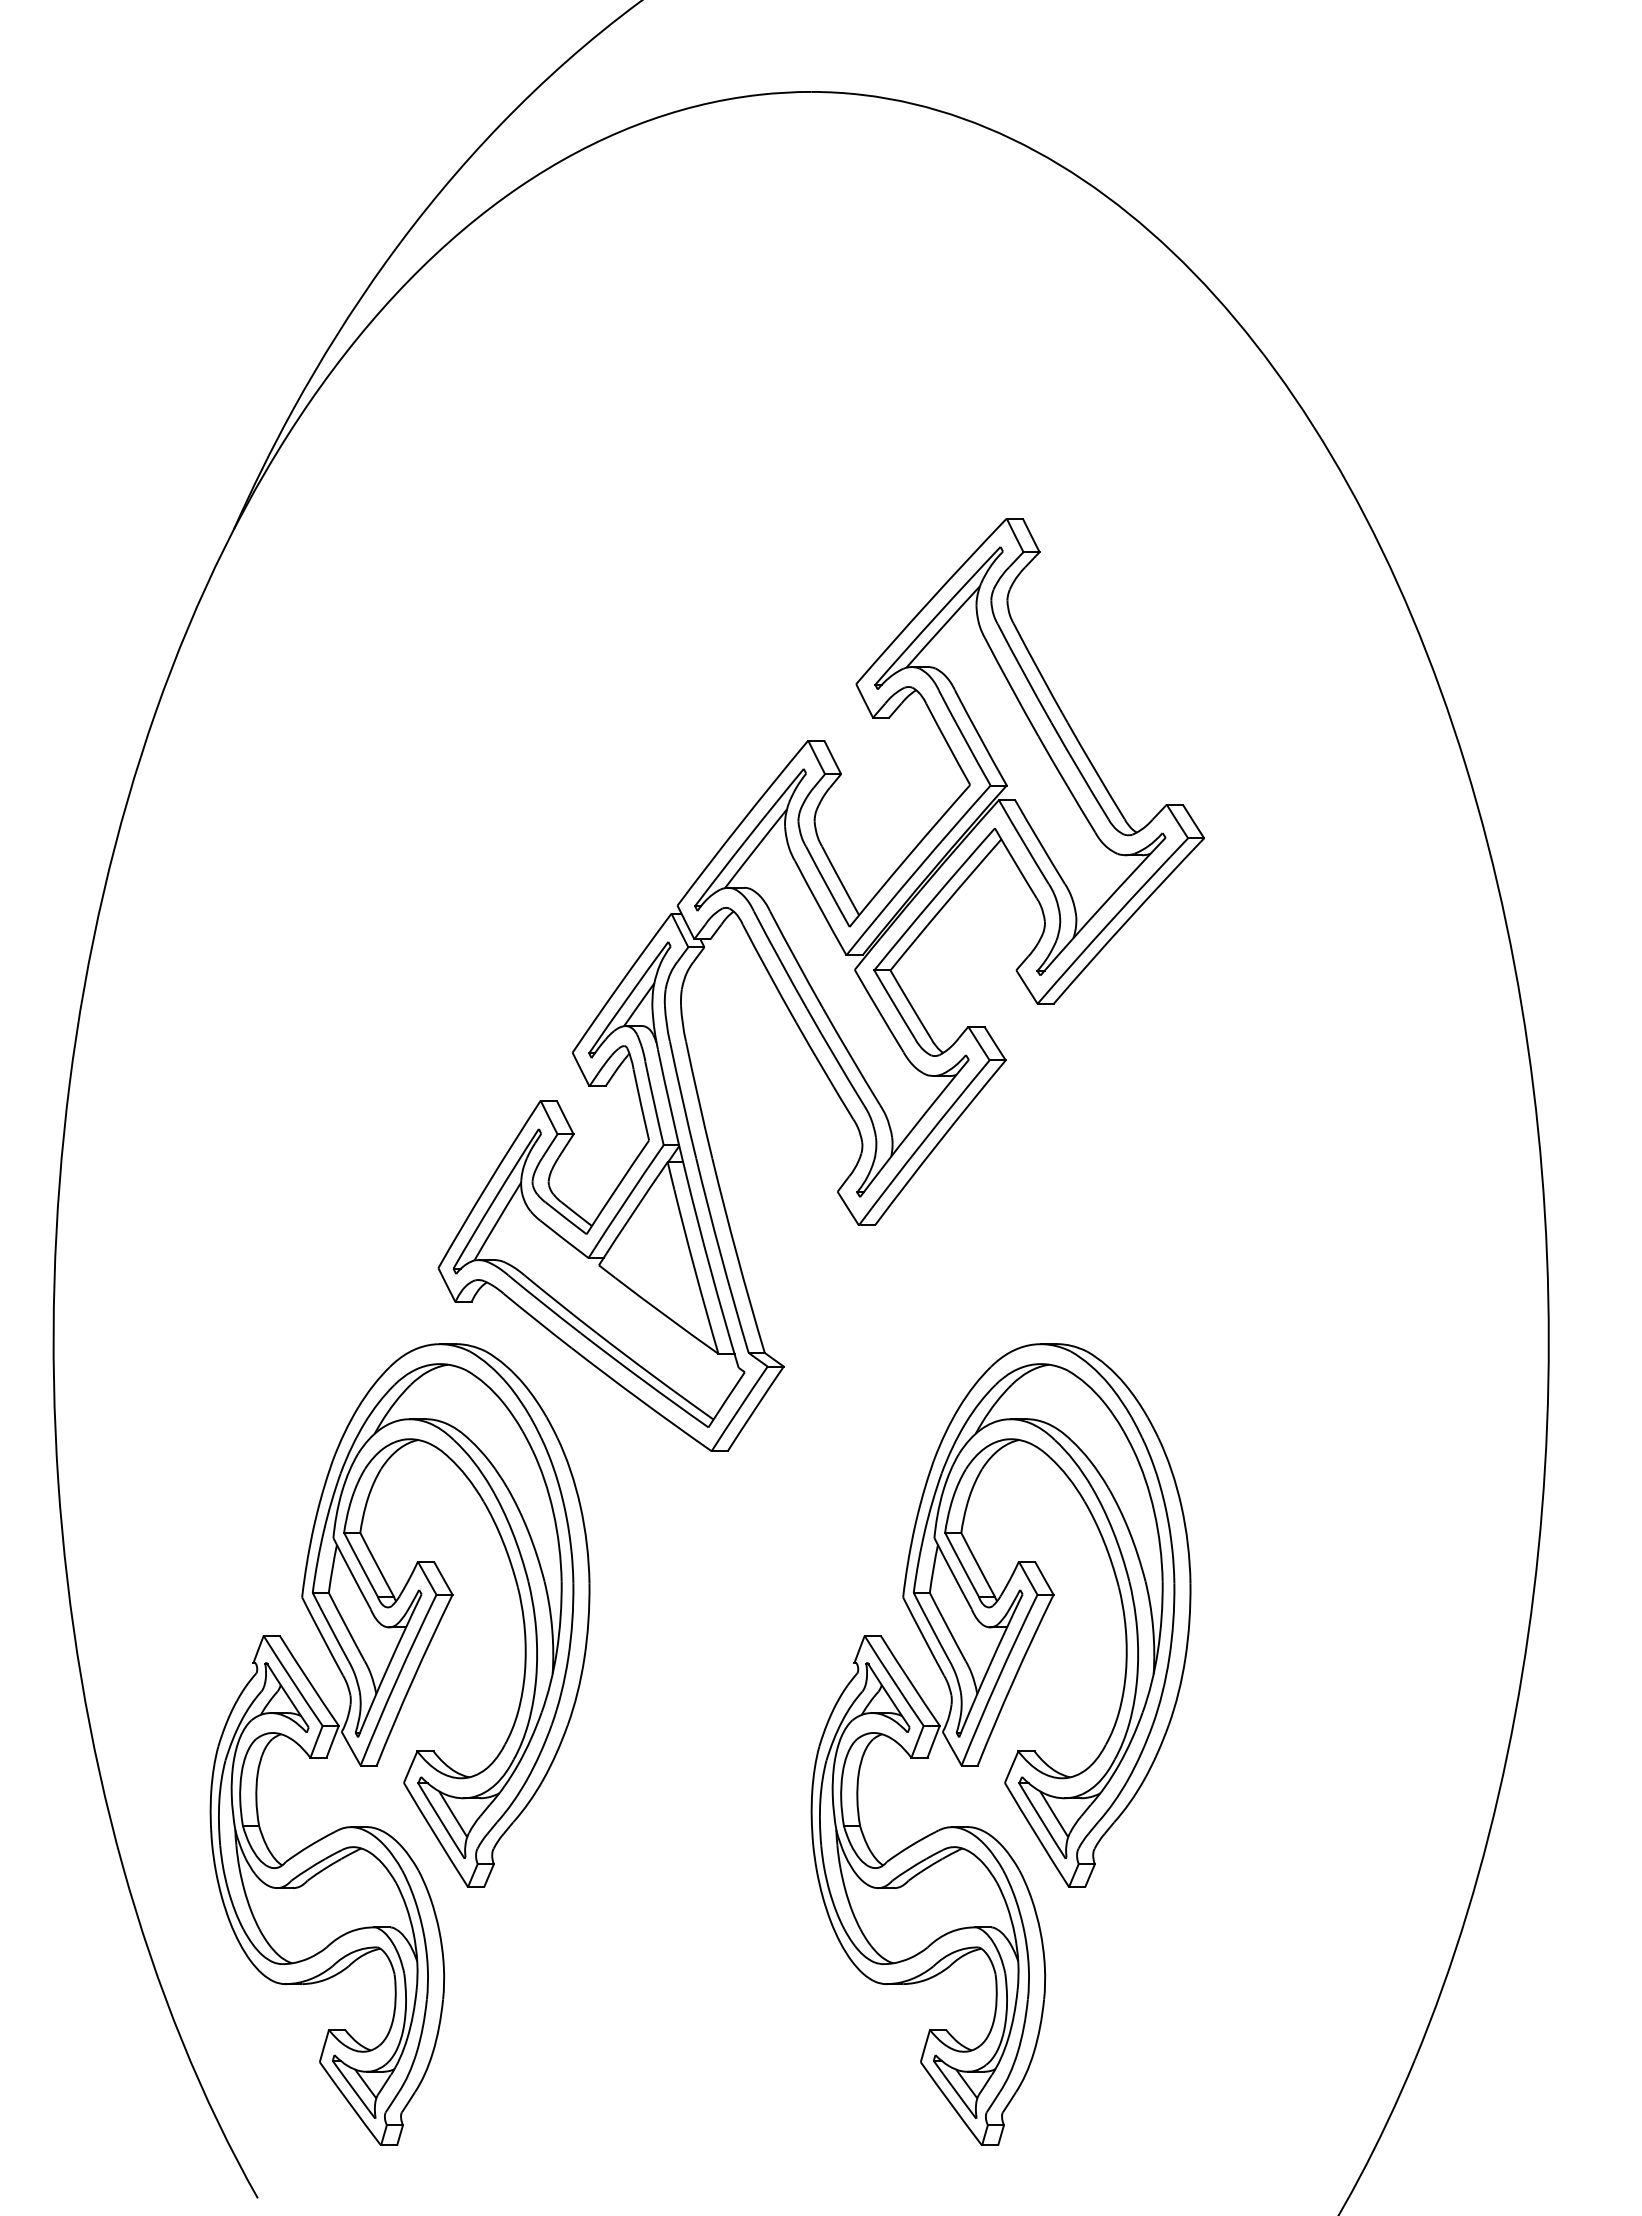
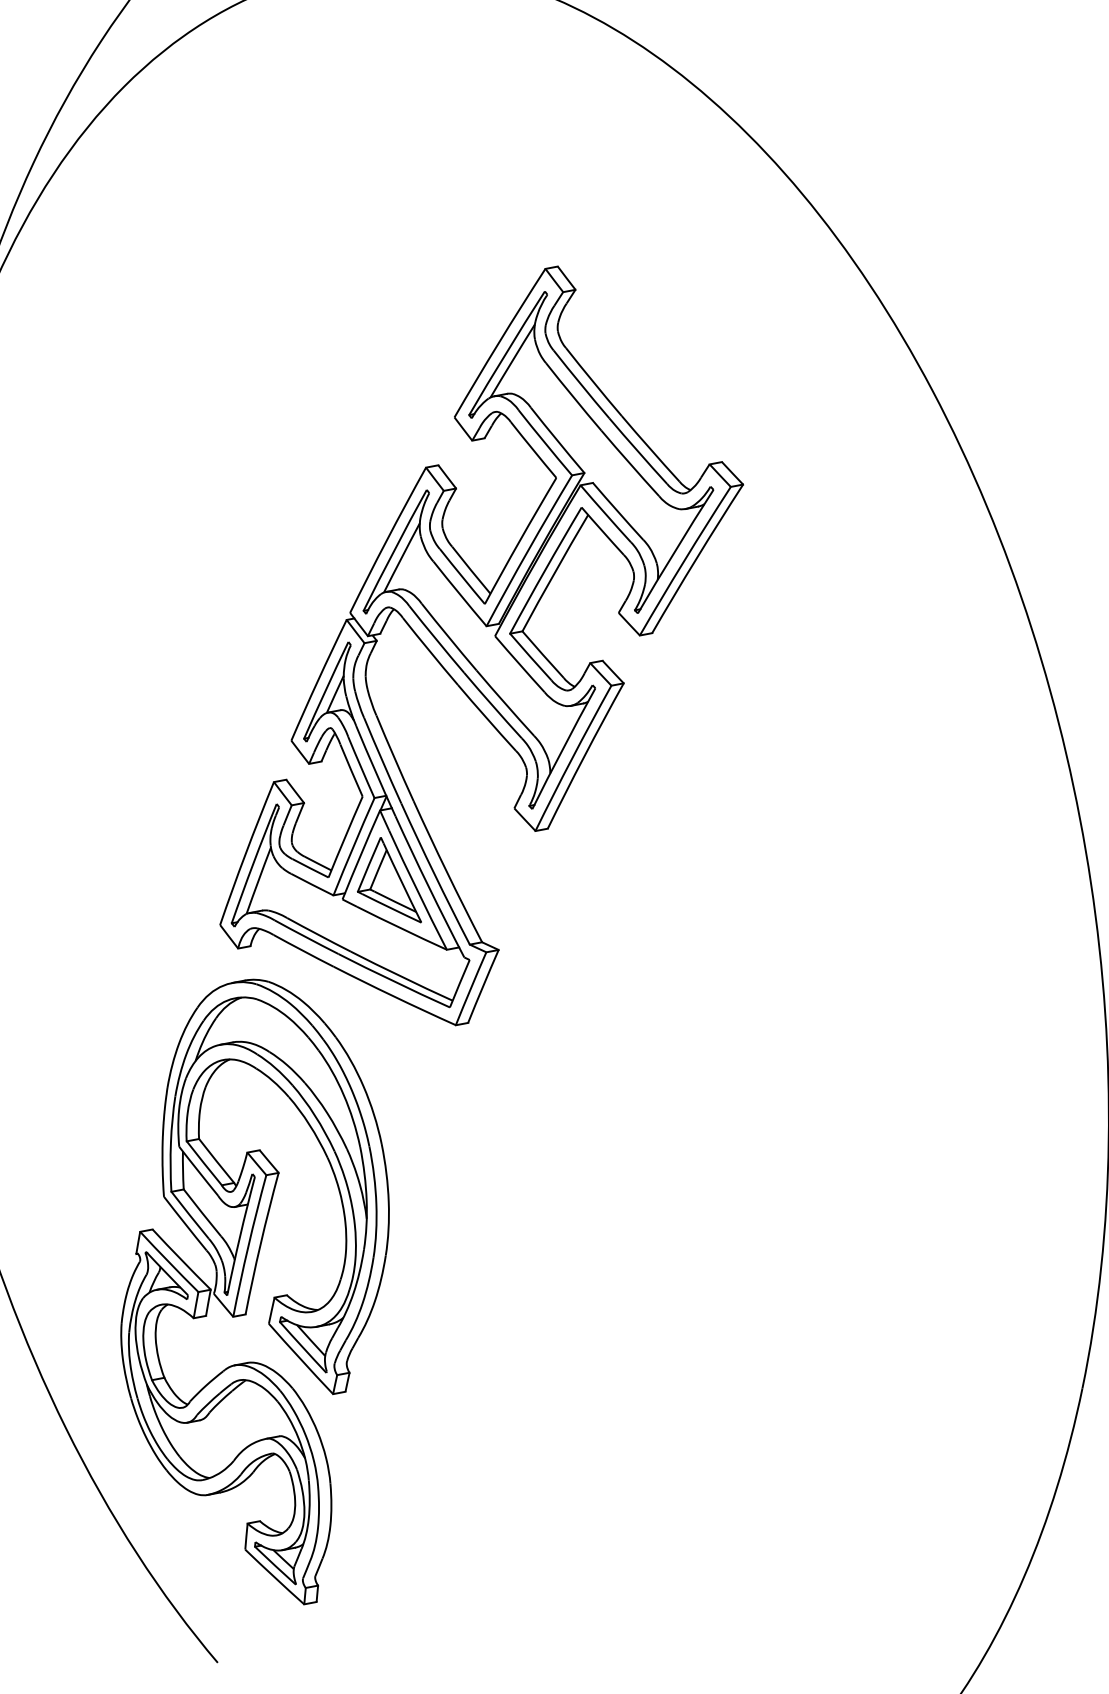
part: (656, 1255) -> (385, 883), added
part: (989, 1739) -> (710, 1205), removed

